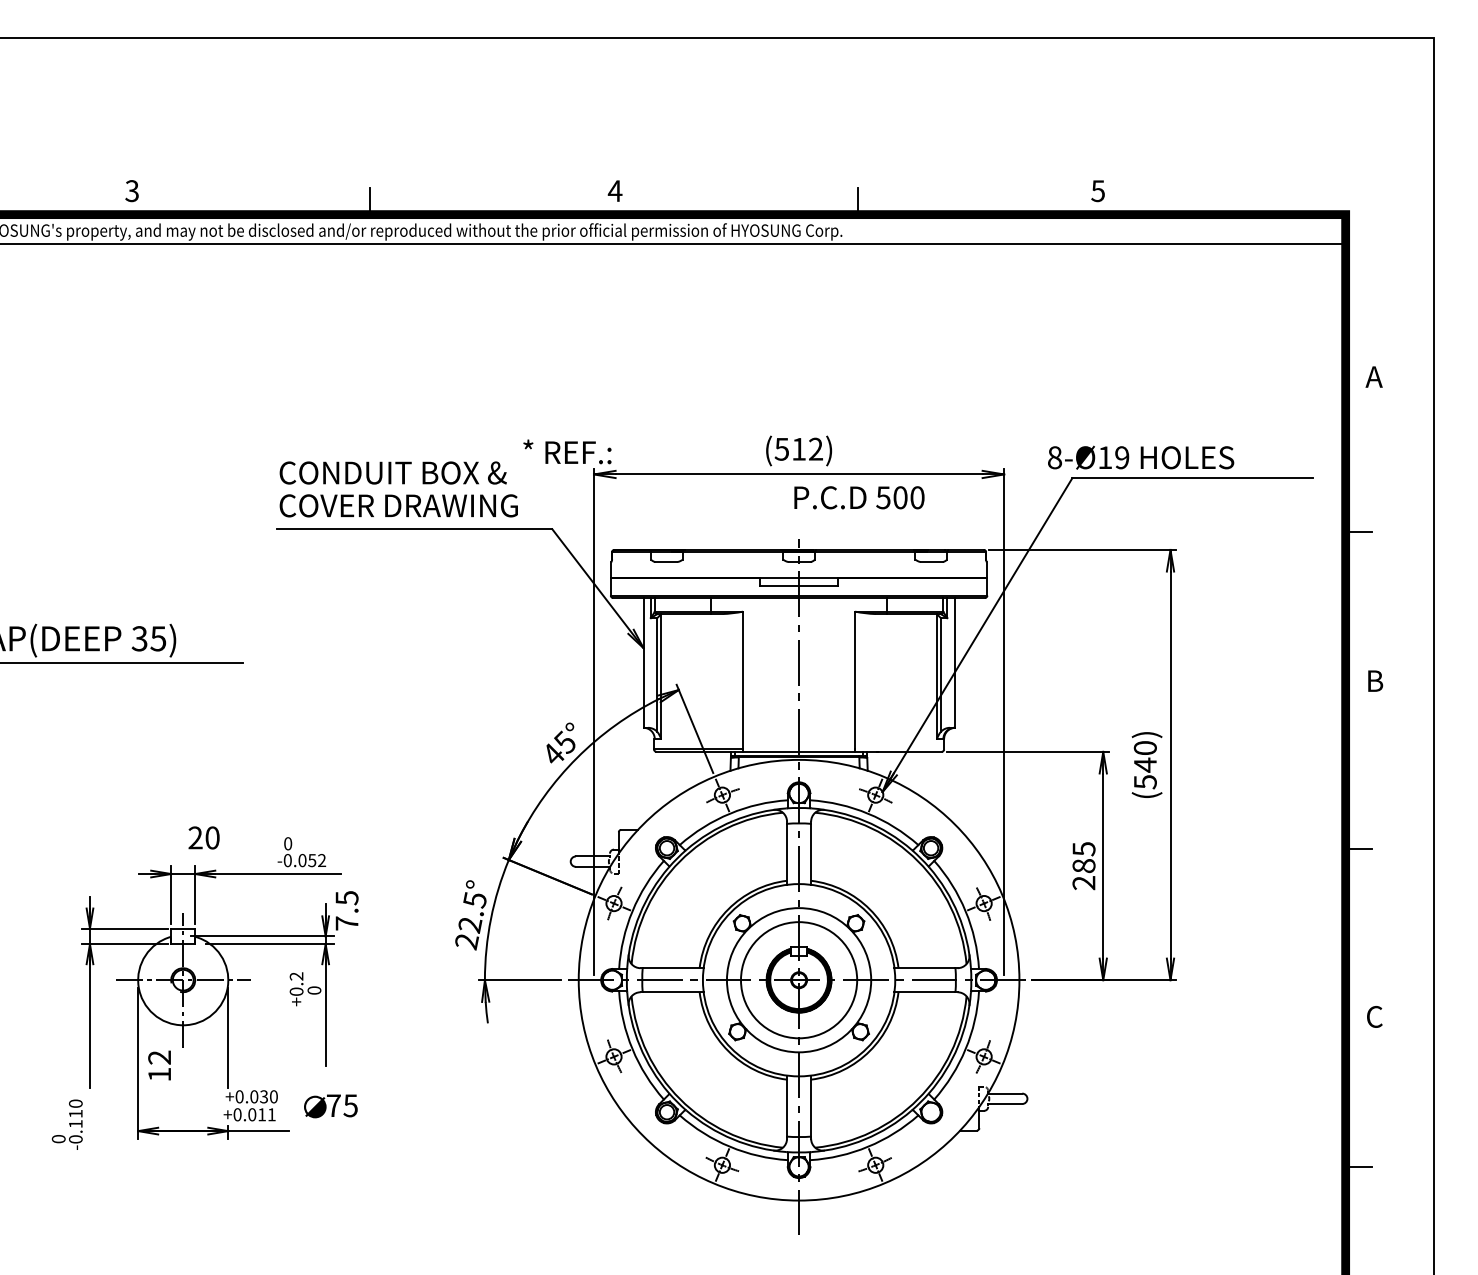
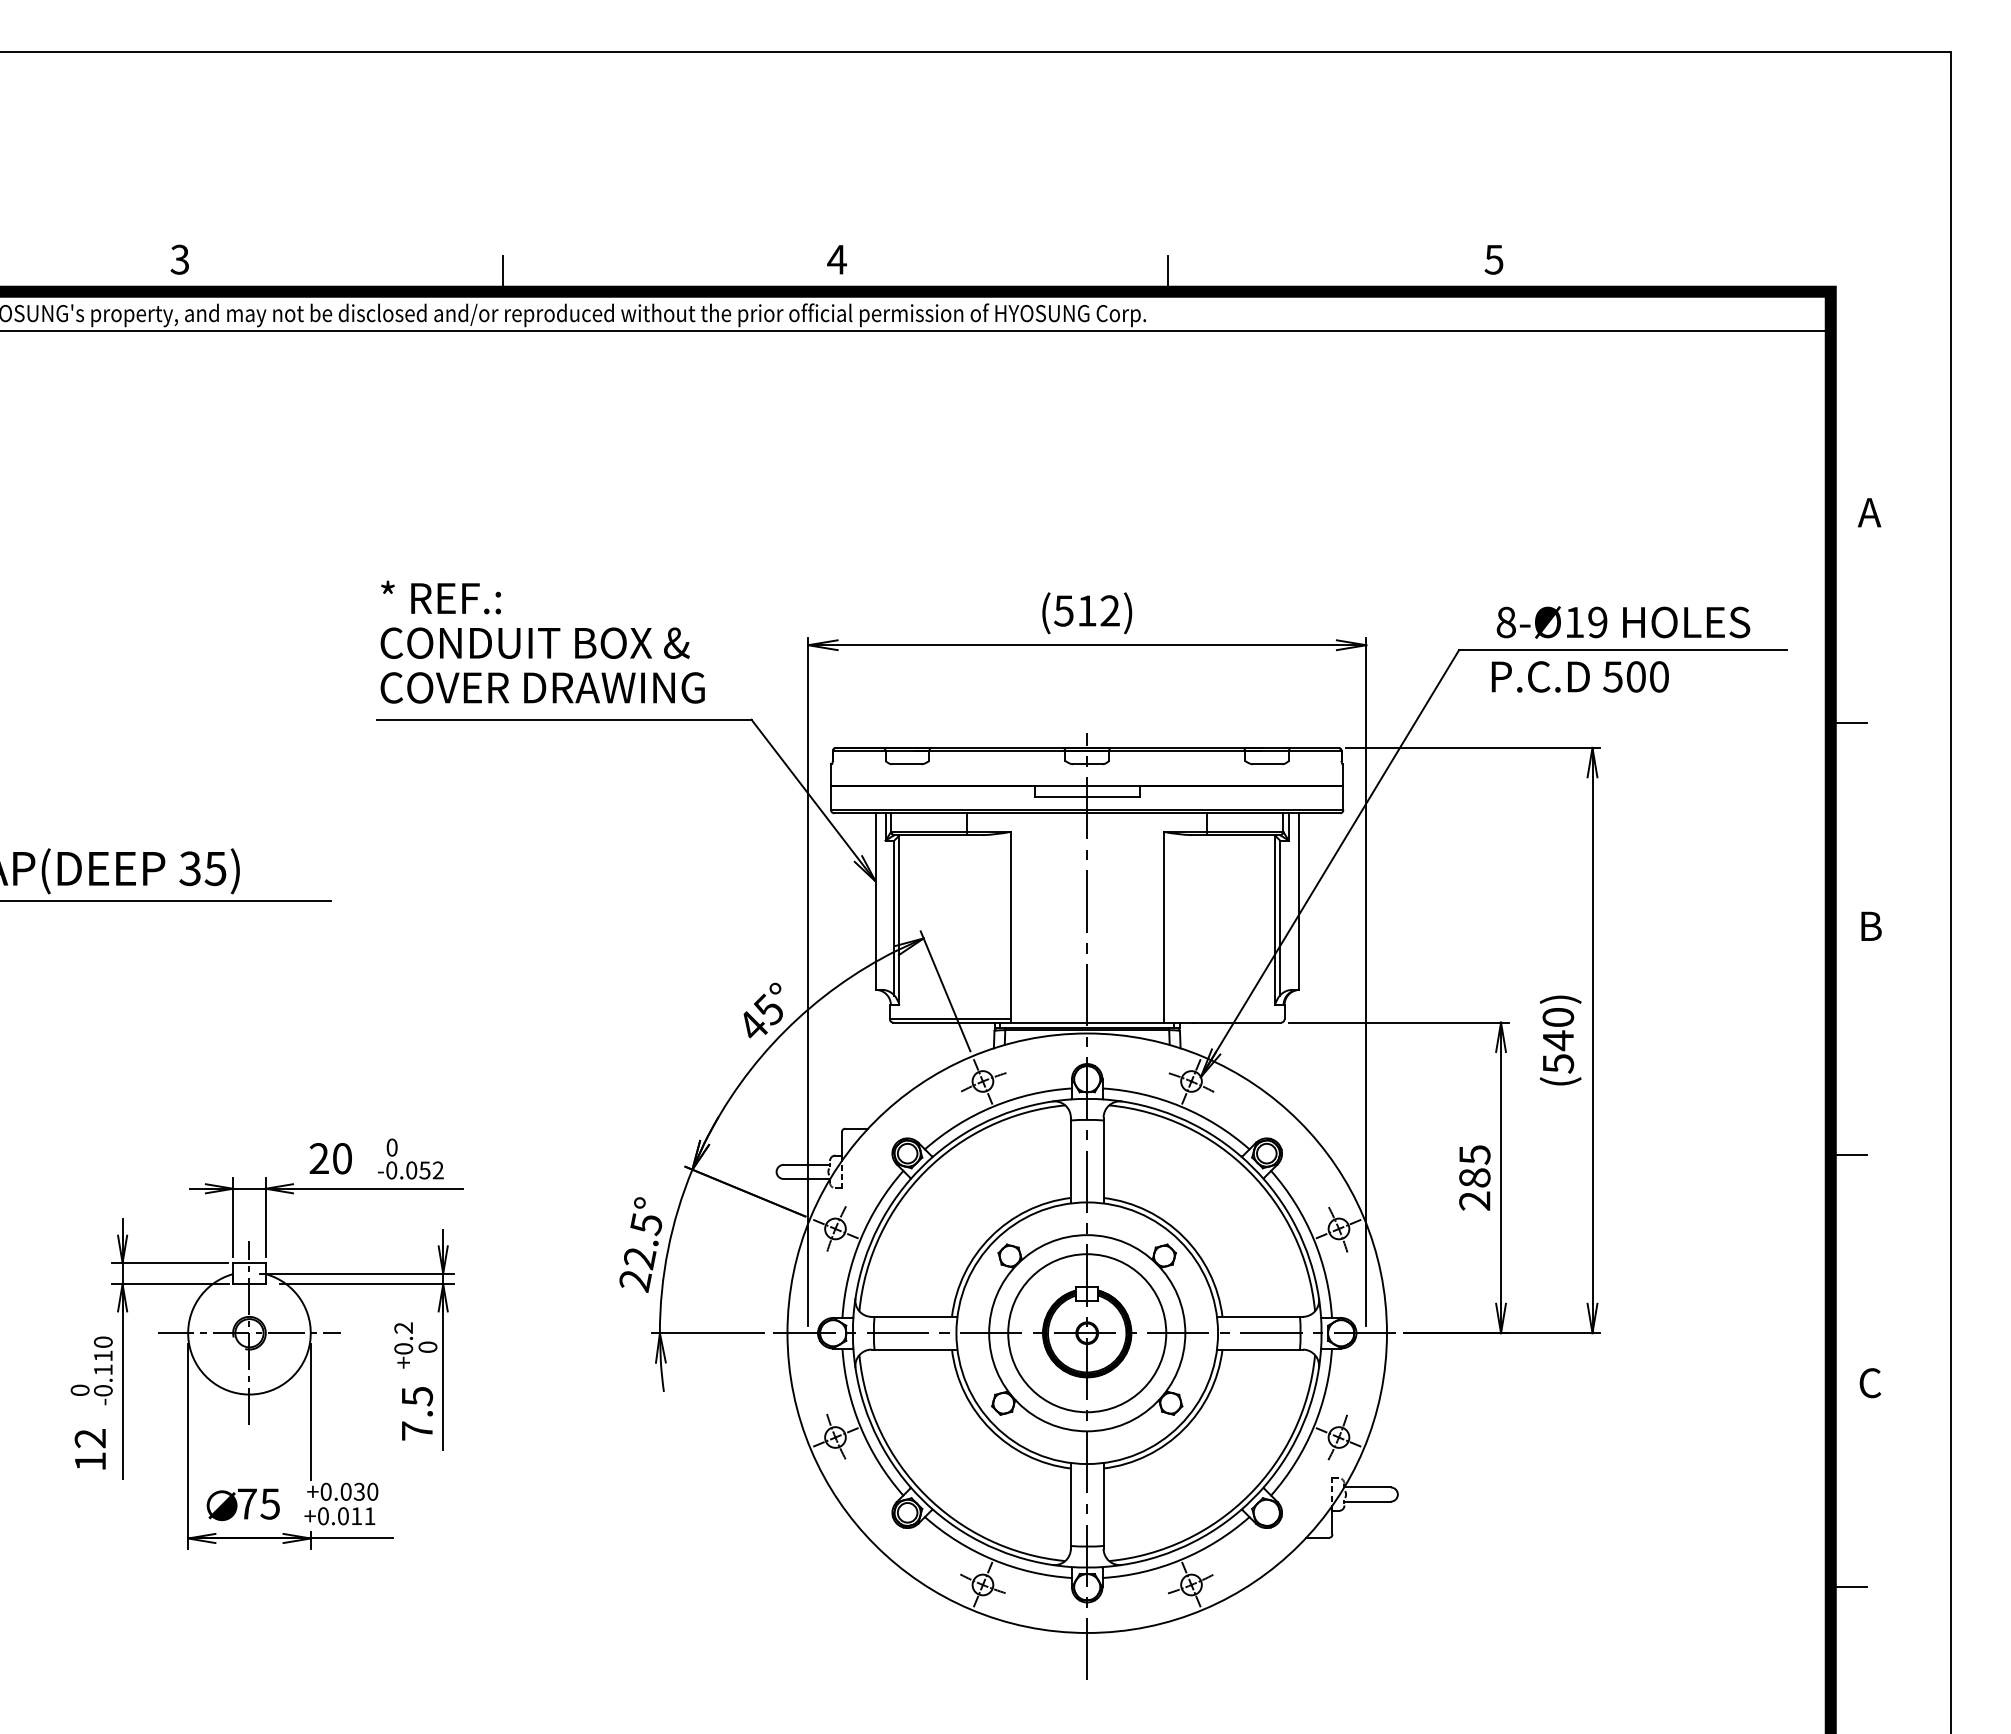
text: (566, 451) -> (440, 597), moved
text: (1141, 457) -> (1623, 622), moved
text: (858, 497) -> (1579, 676), moved
text: (203, 837) -> (330, 1158), moved
text: (347, 910) -> (417, 1413), moved
text: (159, 1065) -> (89, 1449), moved
text: (330, 1106) -> (242, 1504), moved
text: (67, 1124) -> (91, 1370), moved

